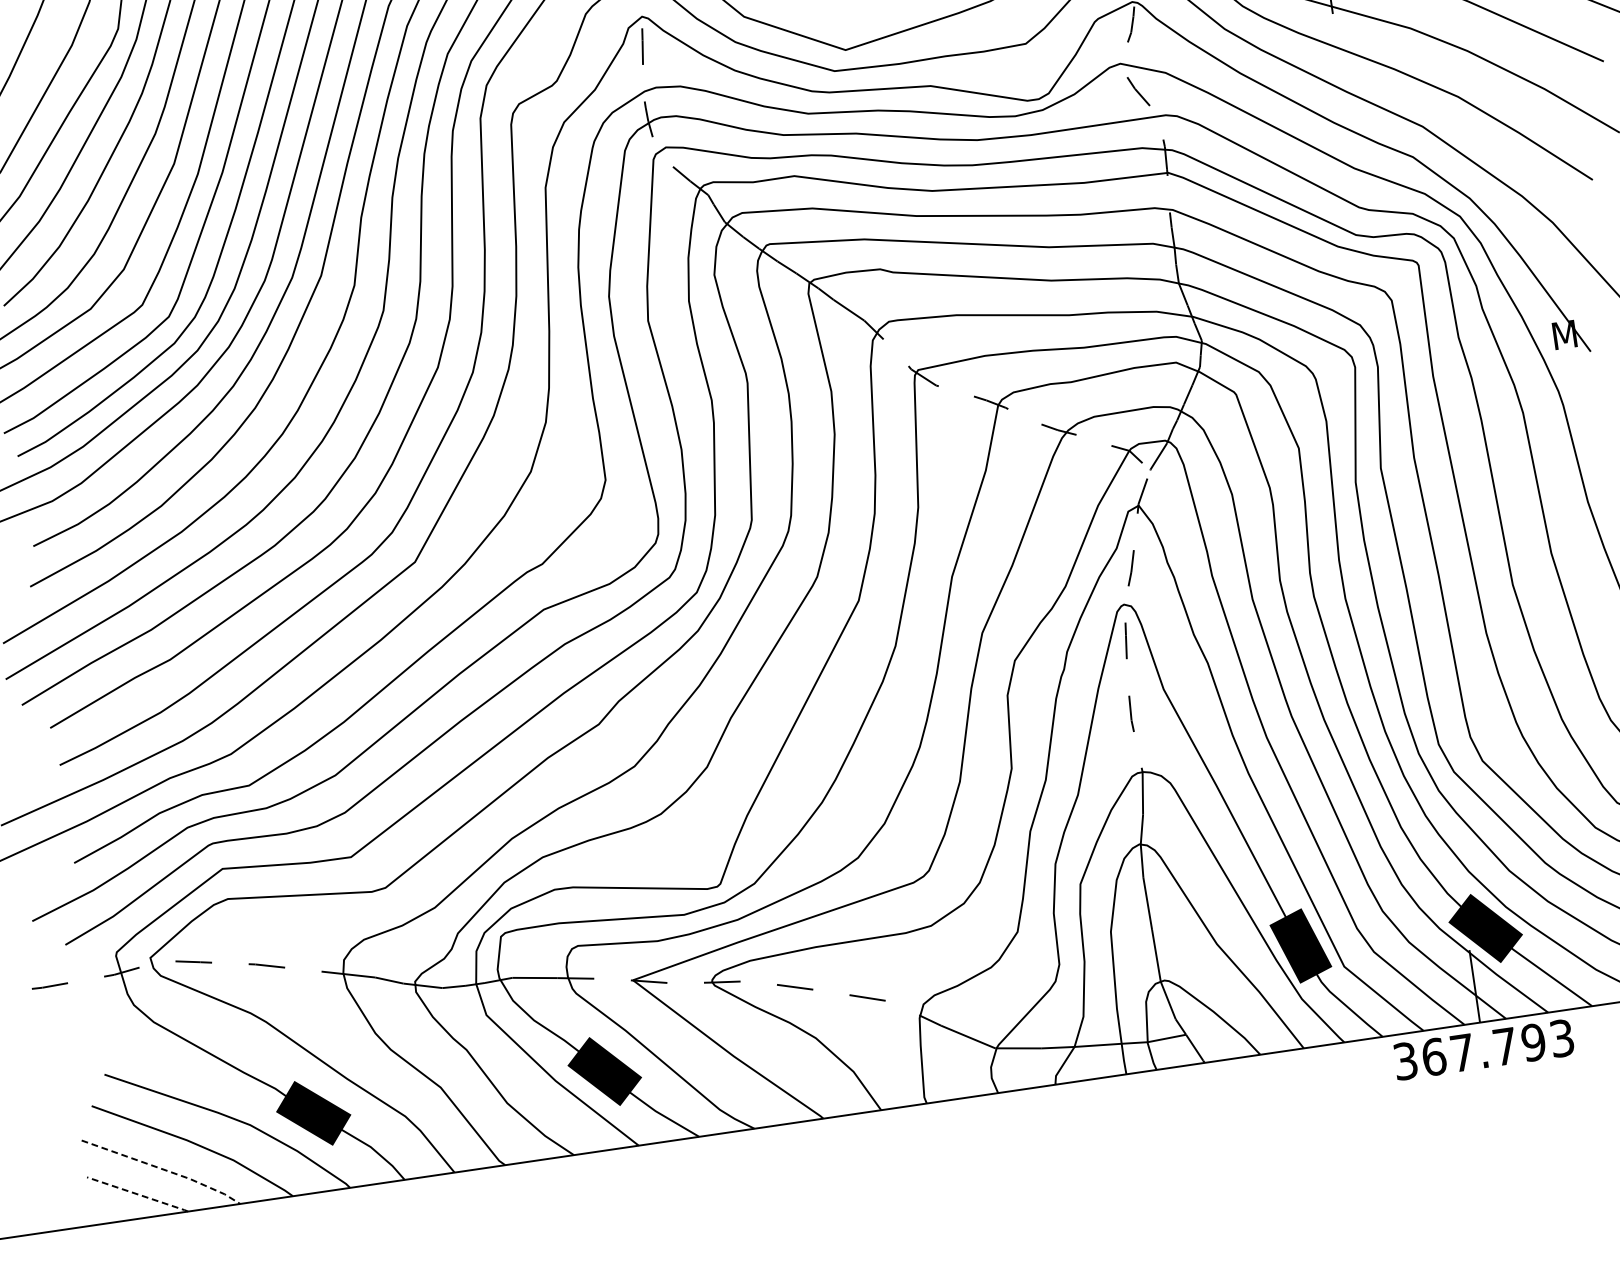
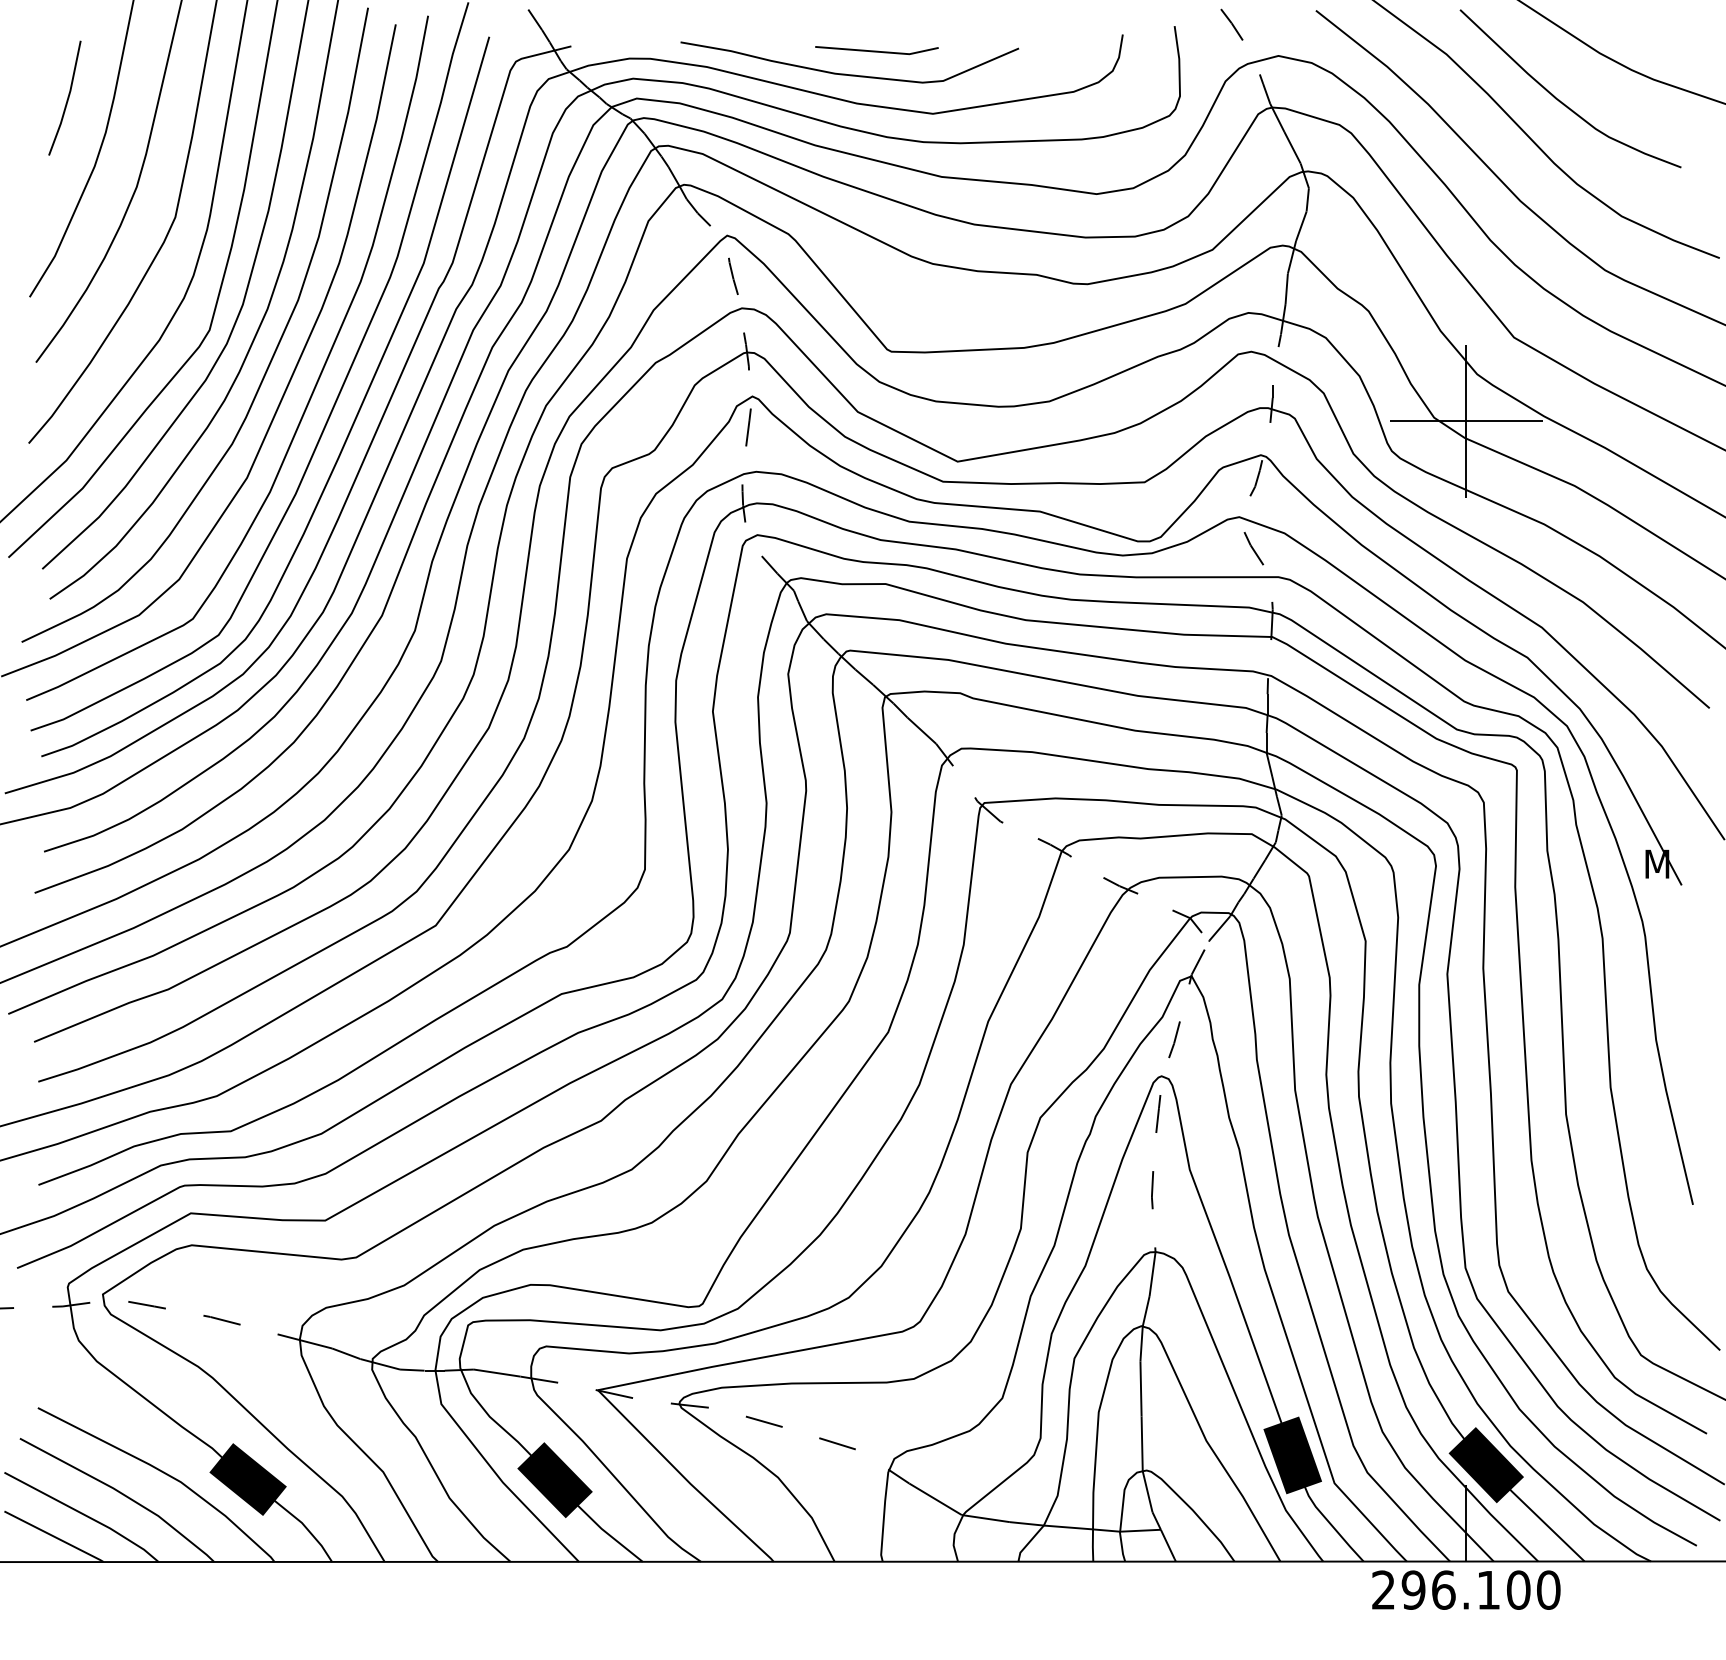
text: (1484, 1049) -> (1466, 1589), 367.793 -> 296.100
line: (163, 1169) -> (84, 1514), dashed -> solid
line: (137, 1194) -> (54, 1536), dashed -> solid

